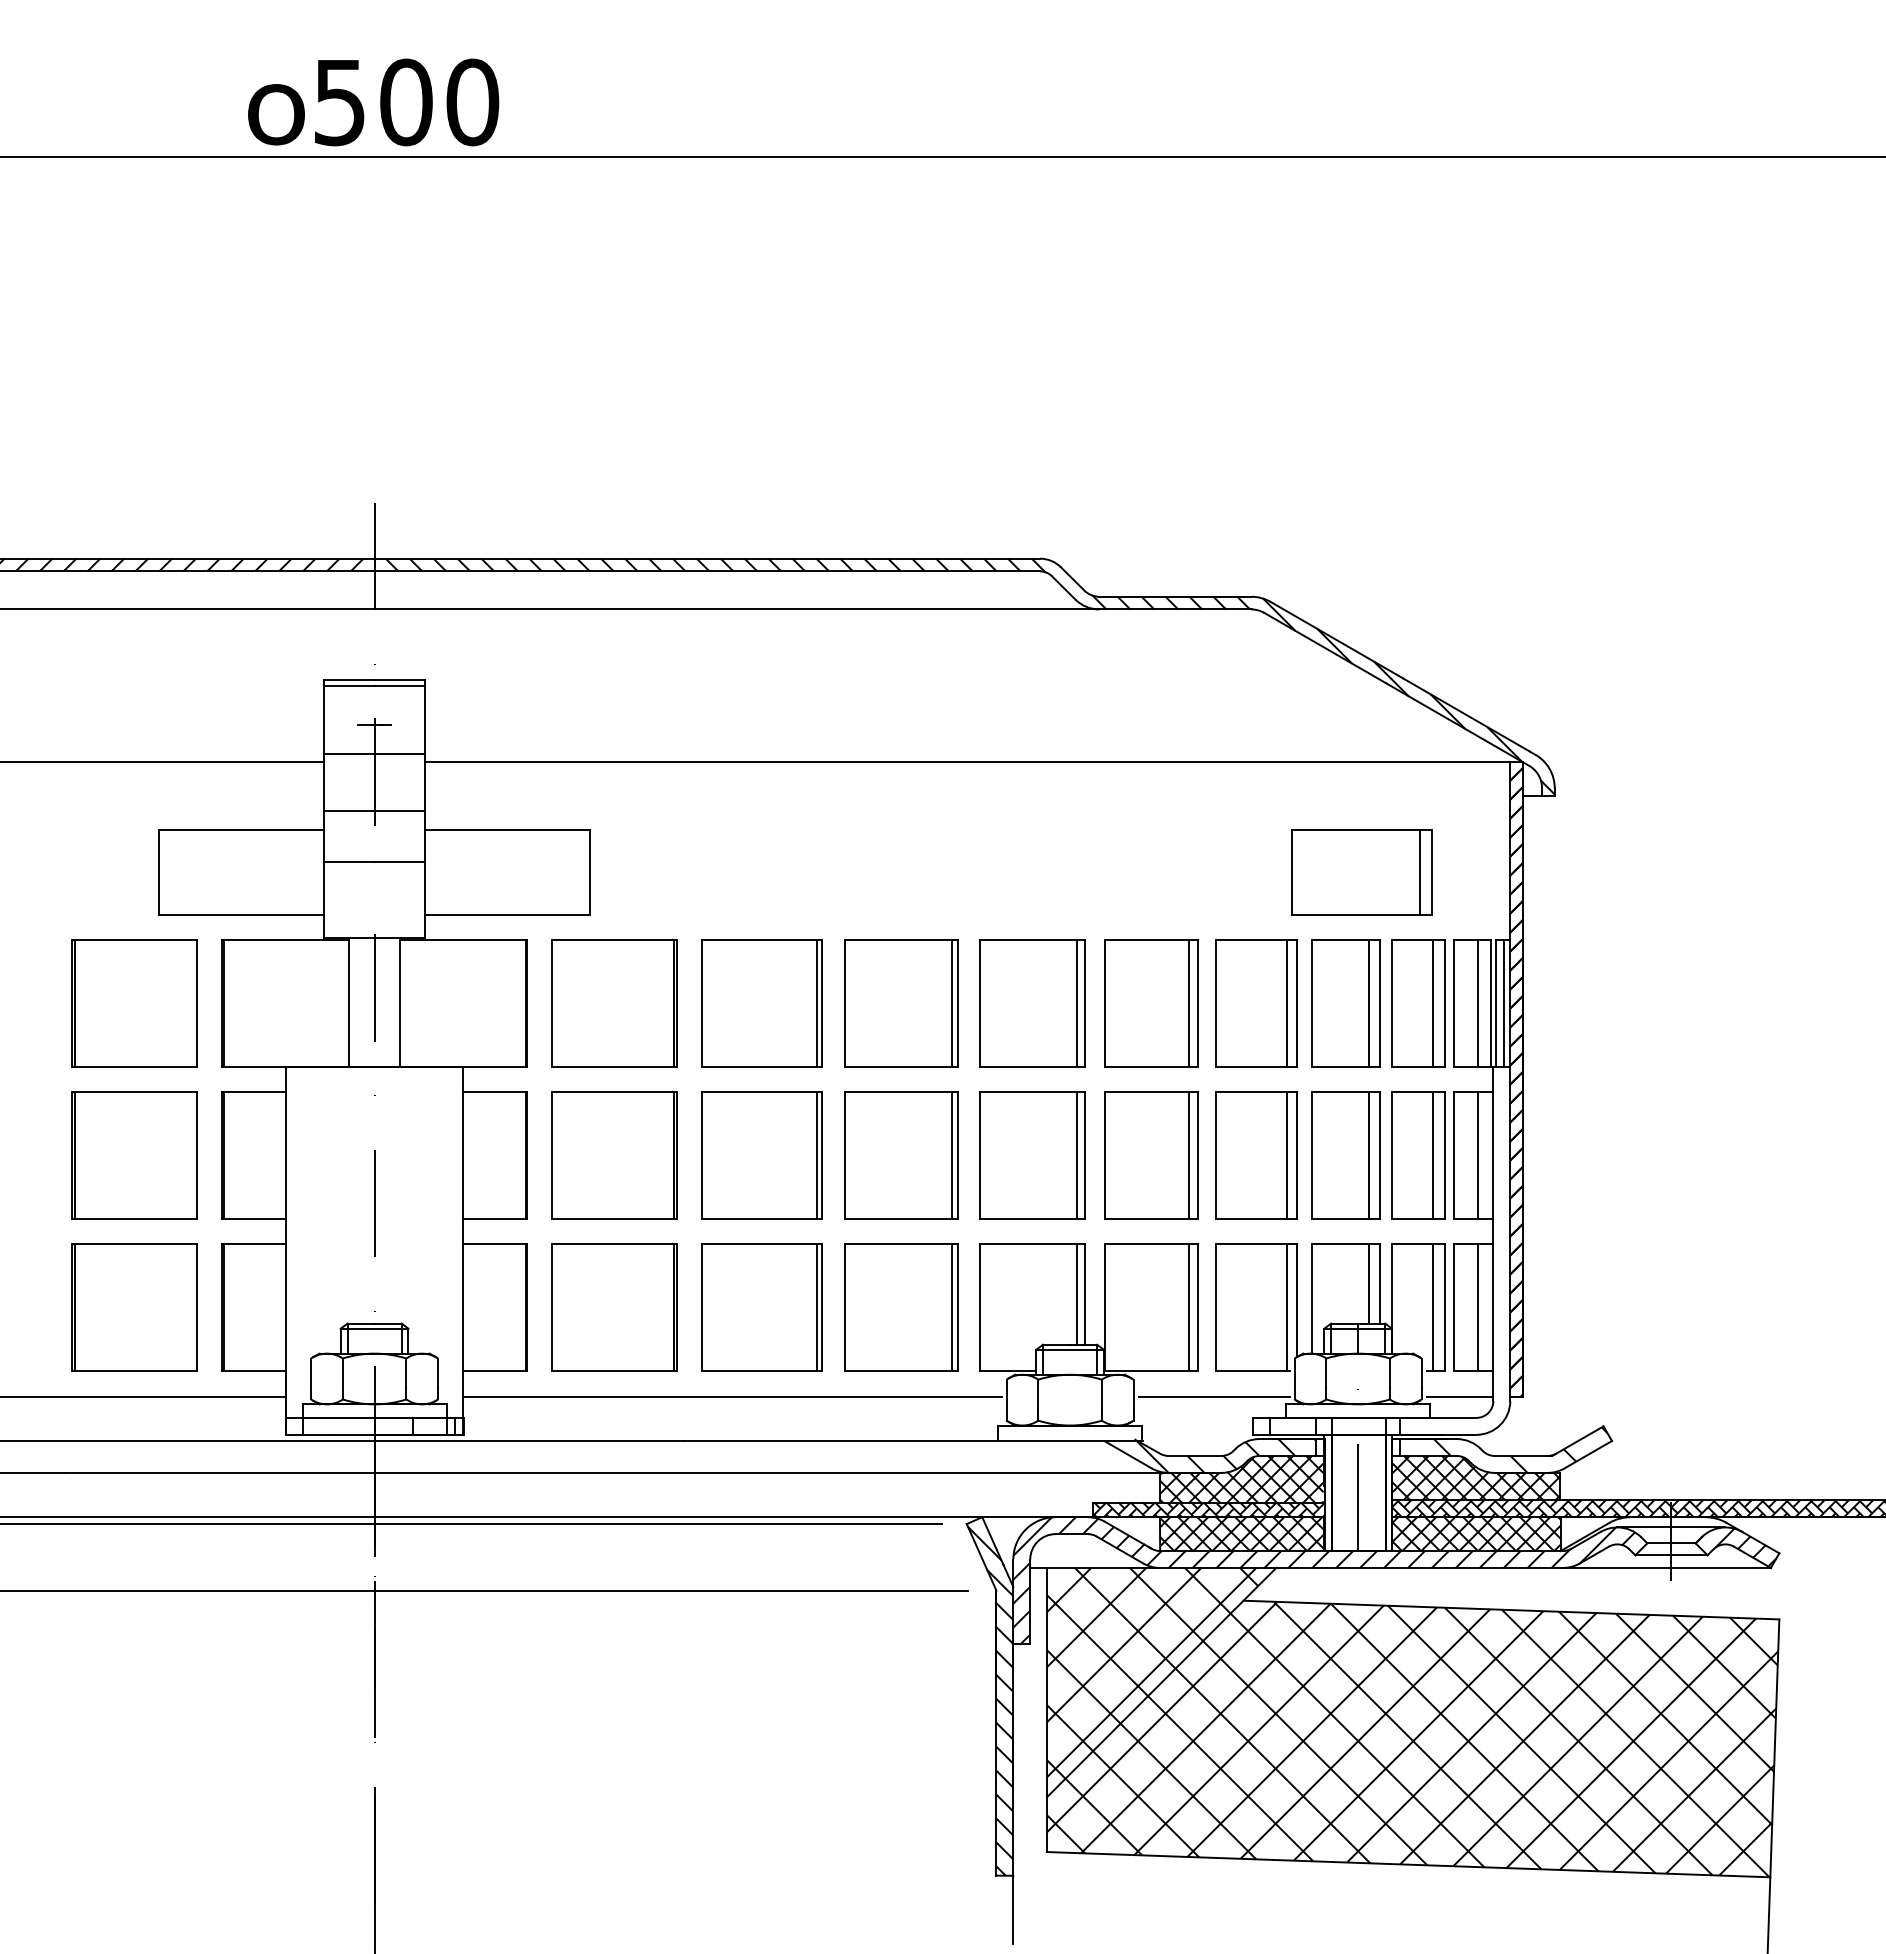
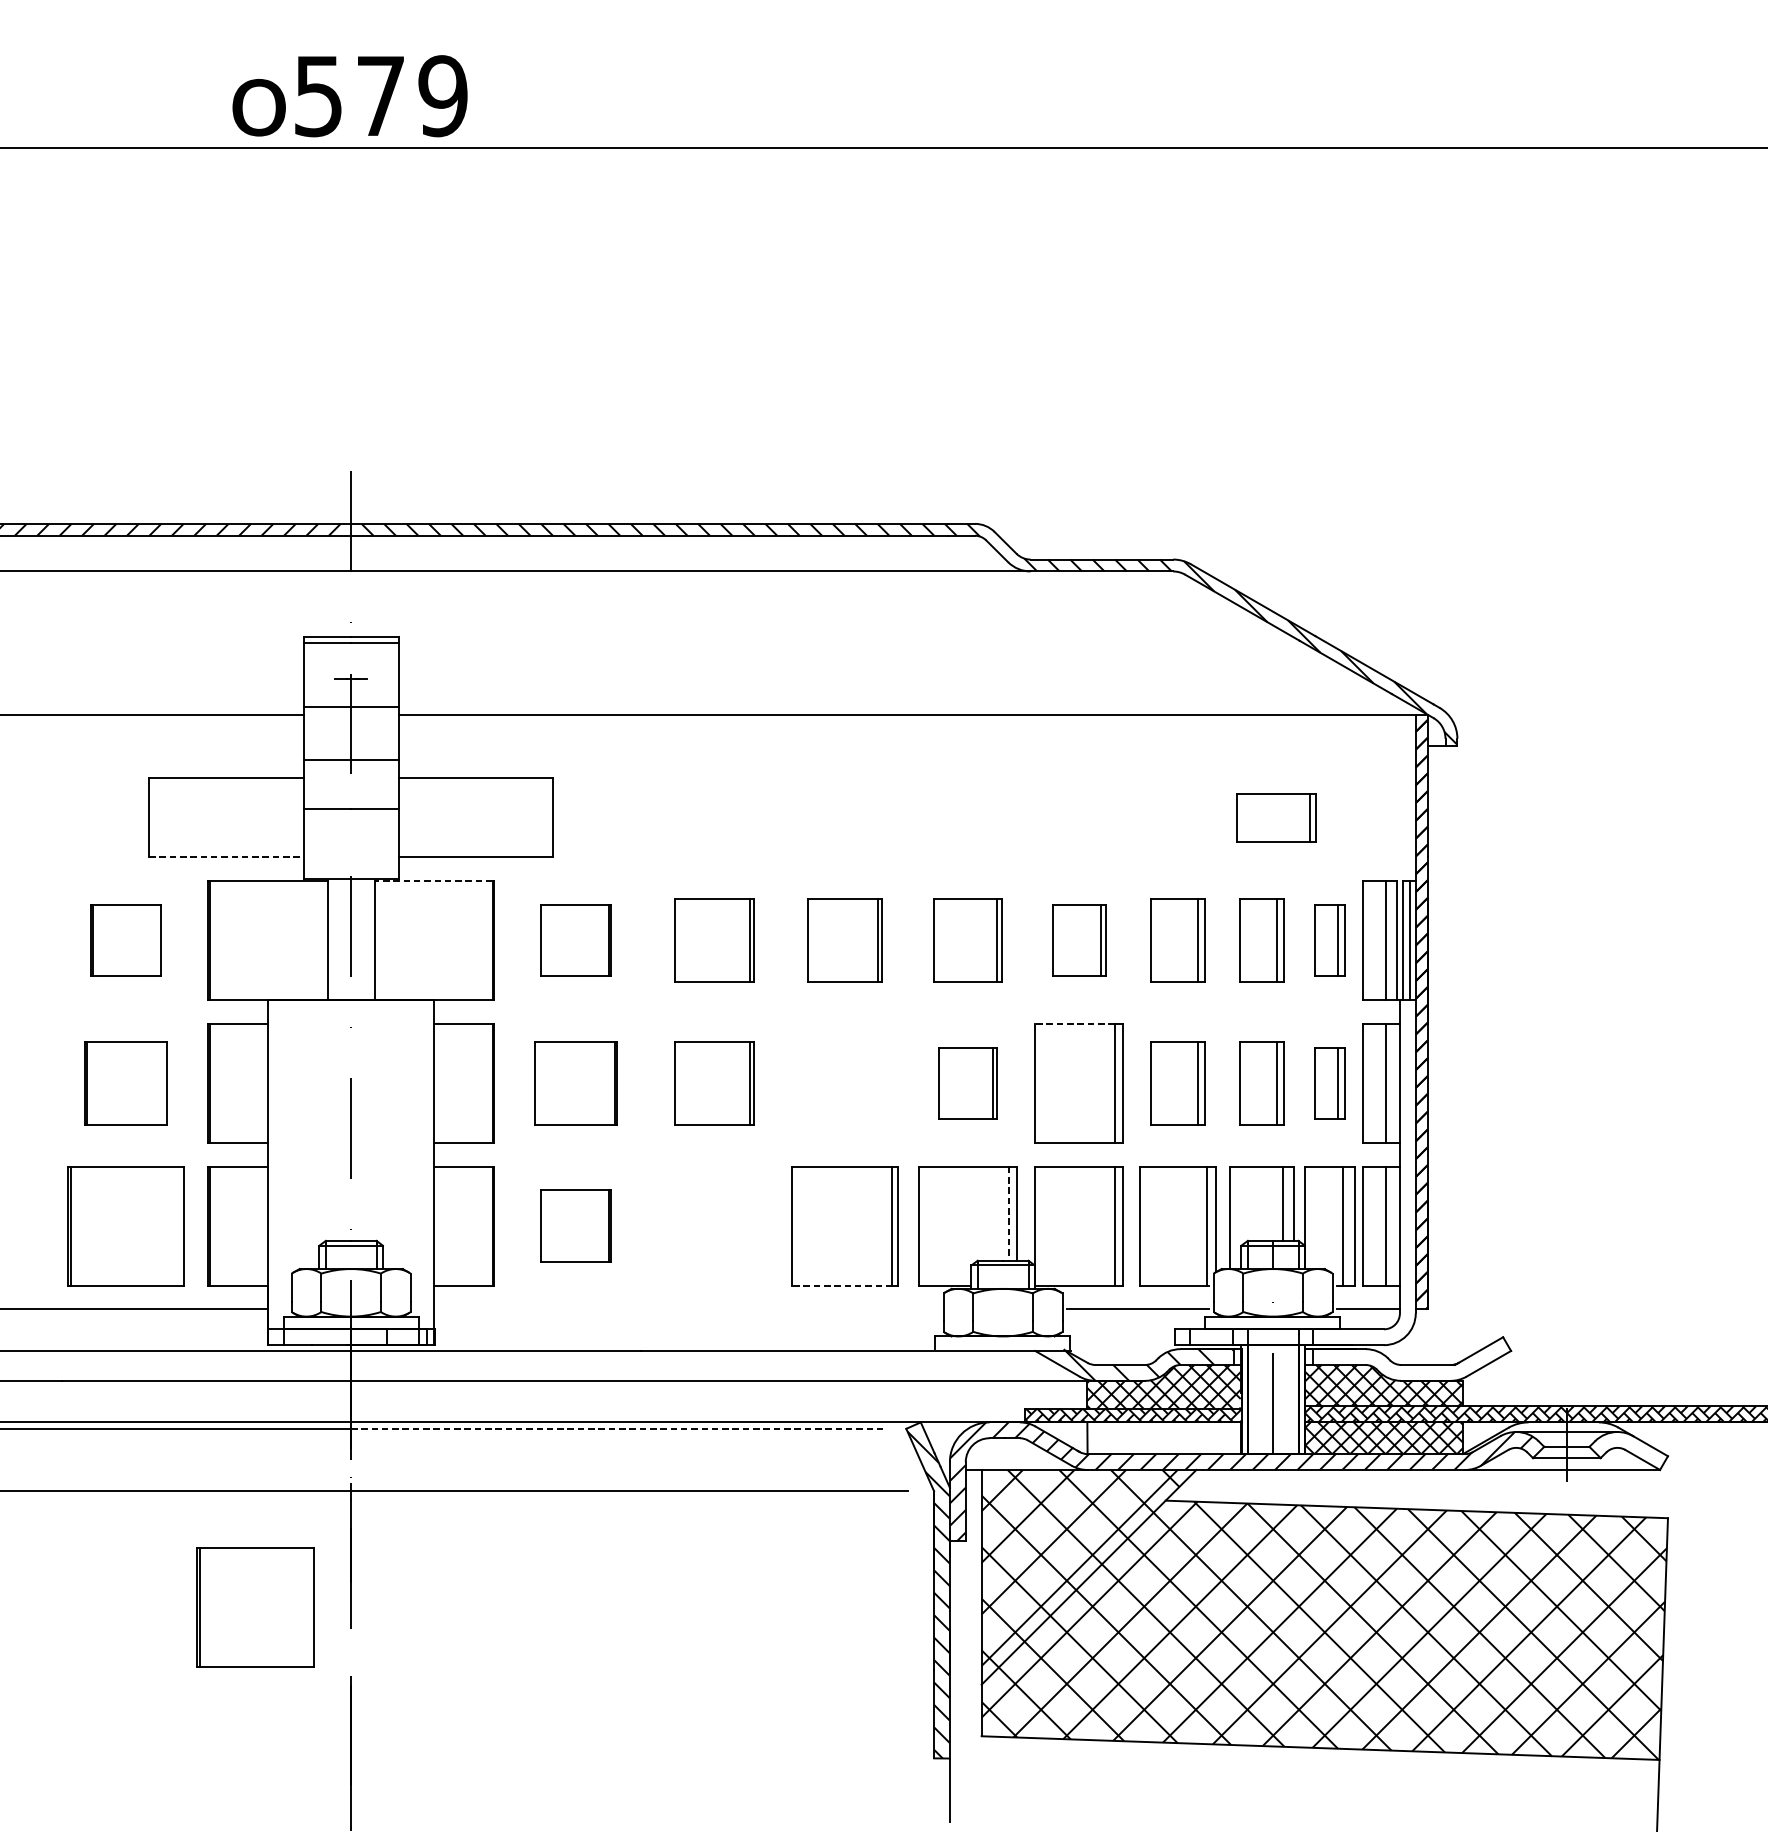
text: (439, 102) -> (412, 96), 500 -> 579
part: (1361, 872) -> (1276, 818), size x0.6
line: (241, 914) -> (226, 857), solid -> dashed
line: (462, 939) -> (433, 880), solid -> dashed
part: (134, 1003) -> (126, 940), size x0.6
part: (614, 1003) -> (576, 940), size x0.6
part: (761, 1003) -> (713, 940), size x0.7
part: (901, 1003) -> (845, 940), size x0.7
part: (1032, 1003) -> (967, 940), size x0.7
part: (1151, 1003) -> (1079, 940), size x0.6
part: (1256, 1003) -> (1177, 940), size x0.7
part: (1345, 1003) -> (1261, 940), size x0.7
part: (1418, 1003) -> (1329, 940), size x0.6
line: (1146, 1092) -> (1074, 1024), solid -> dashed
part: (134, 1155) -> (126, 1083), size x0.7
part: (614, 1155) -> (576, 1083), size x0.7
part: (761, 1155) -> (713, 1083), size x0.7
part: (901, 1155) -> (845, 1083), removed
part: (1032, 1155) -> (967, 1083), size x0.6
part: (1256, 1155) -> (1177, 1083), size x0.7
part: (1345, 1155) -> (1261, 1083), size x0.7
part: (1418, 1155) -> (1329, 1083), size x0.6
line: (1076, 1295) -> (1009, 1214), solid -> dashed
part: (614, 1307) -> (576, 1225), size x0.6
part: (761, 1307) -> (713, 1225), removed
line: (898, 1371) -> (842, 1285), solid -> dashed
line: (732, 1396) -> (686, 1309), removed
hatch: (1520, 1449) -> (1425, 1358), removed
line: (658, 1524) -> (617, 1429), solid -> dashed
hatch: (1241, 1534) -> (1163, 1438), removed
hatch: (1735, 1547) -> (1626, 1450), removed
part: (272, 1714) -> (255, 1607), added

